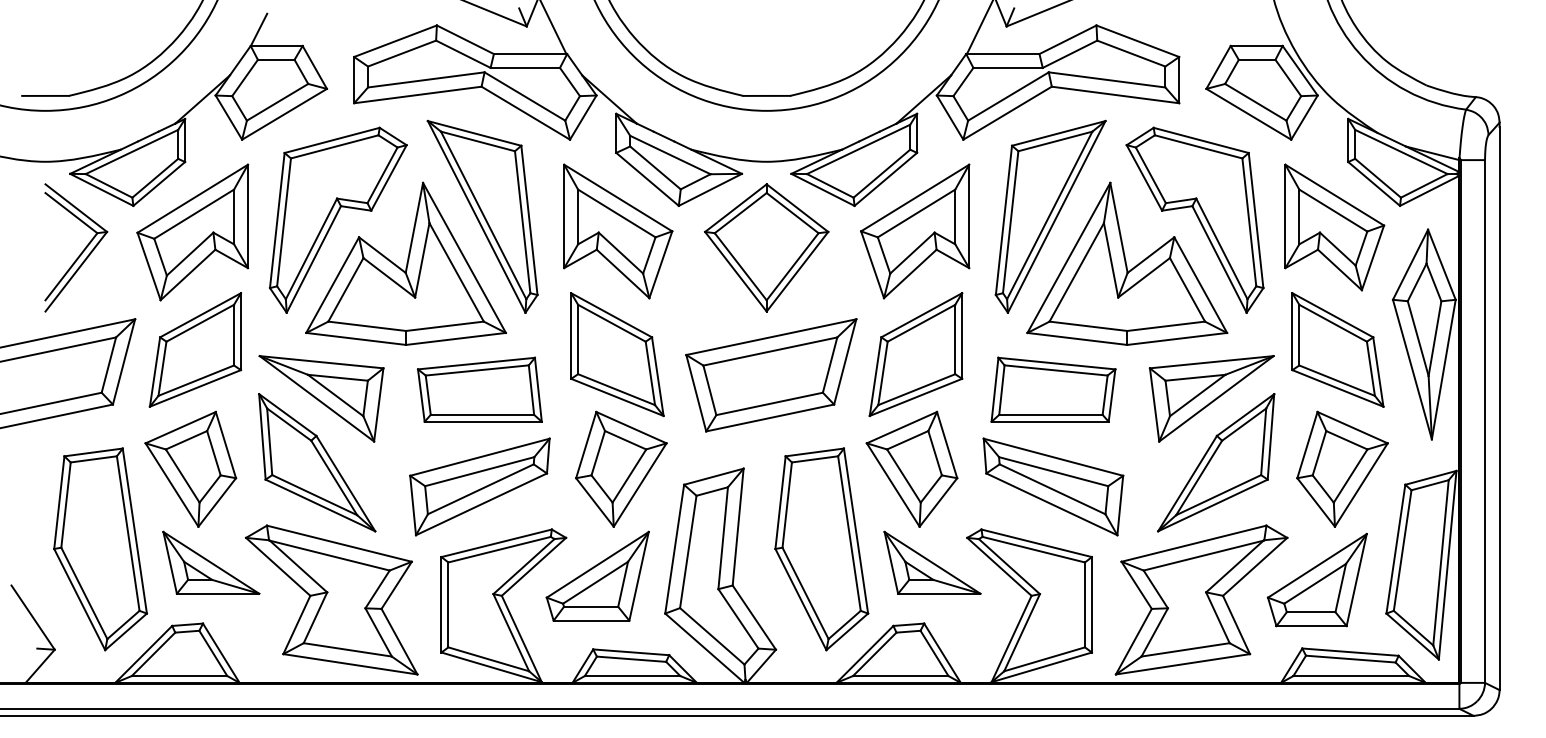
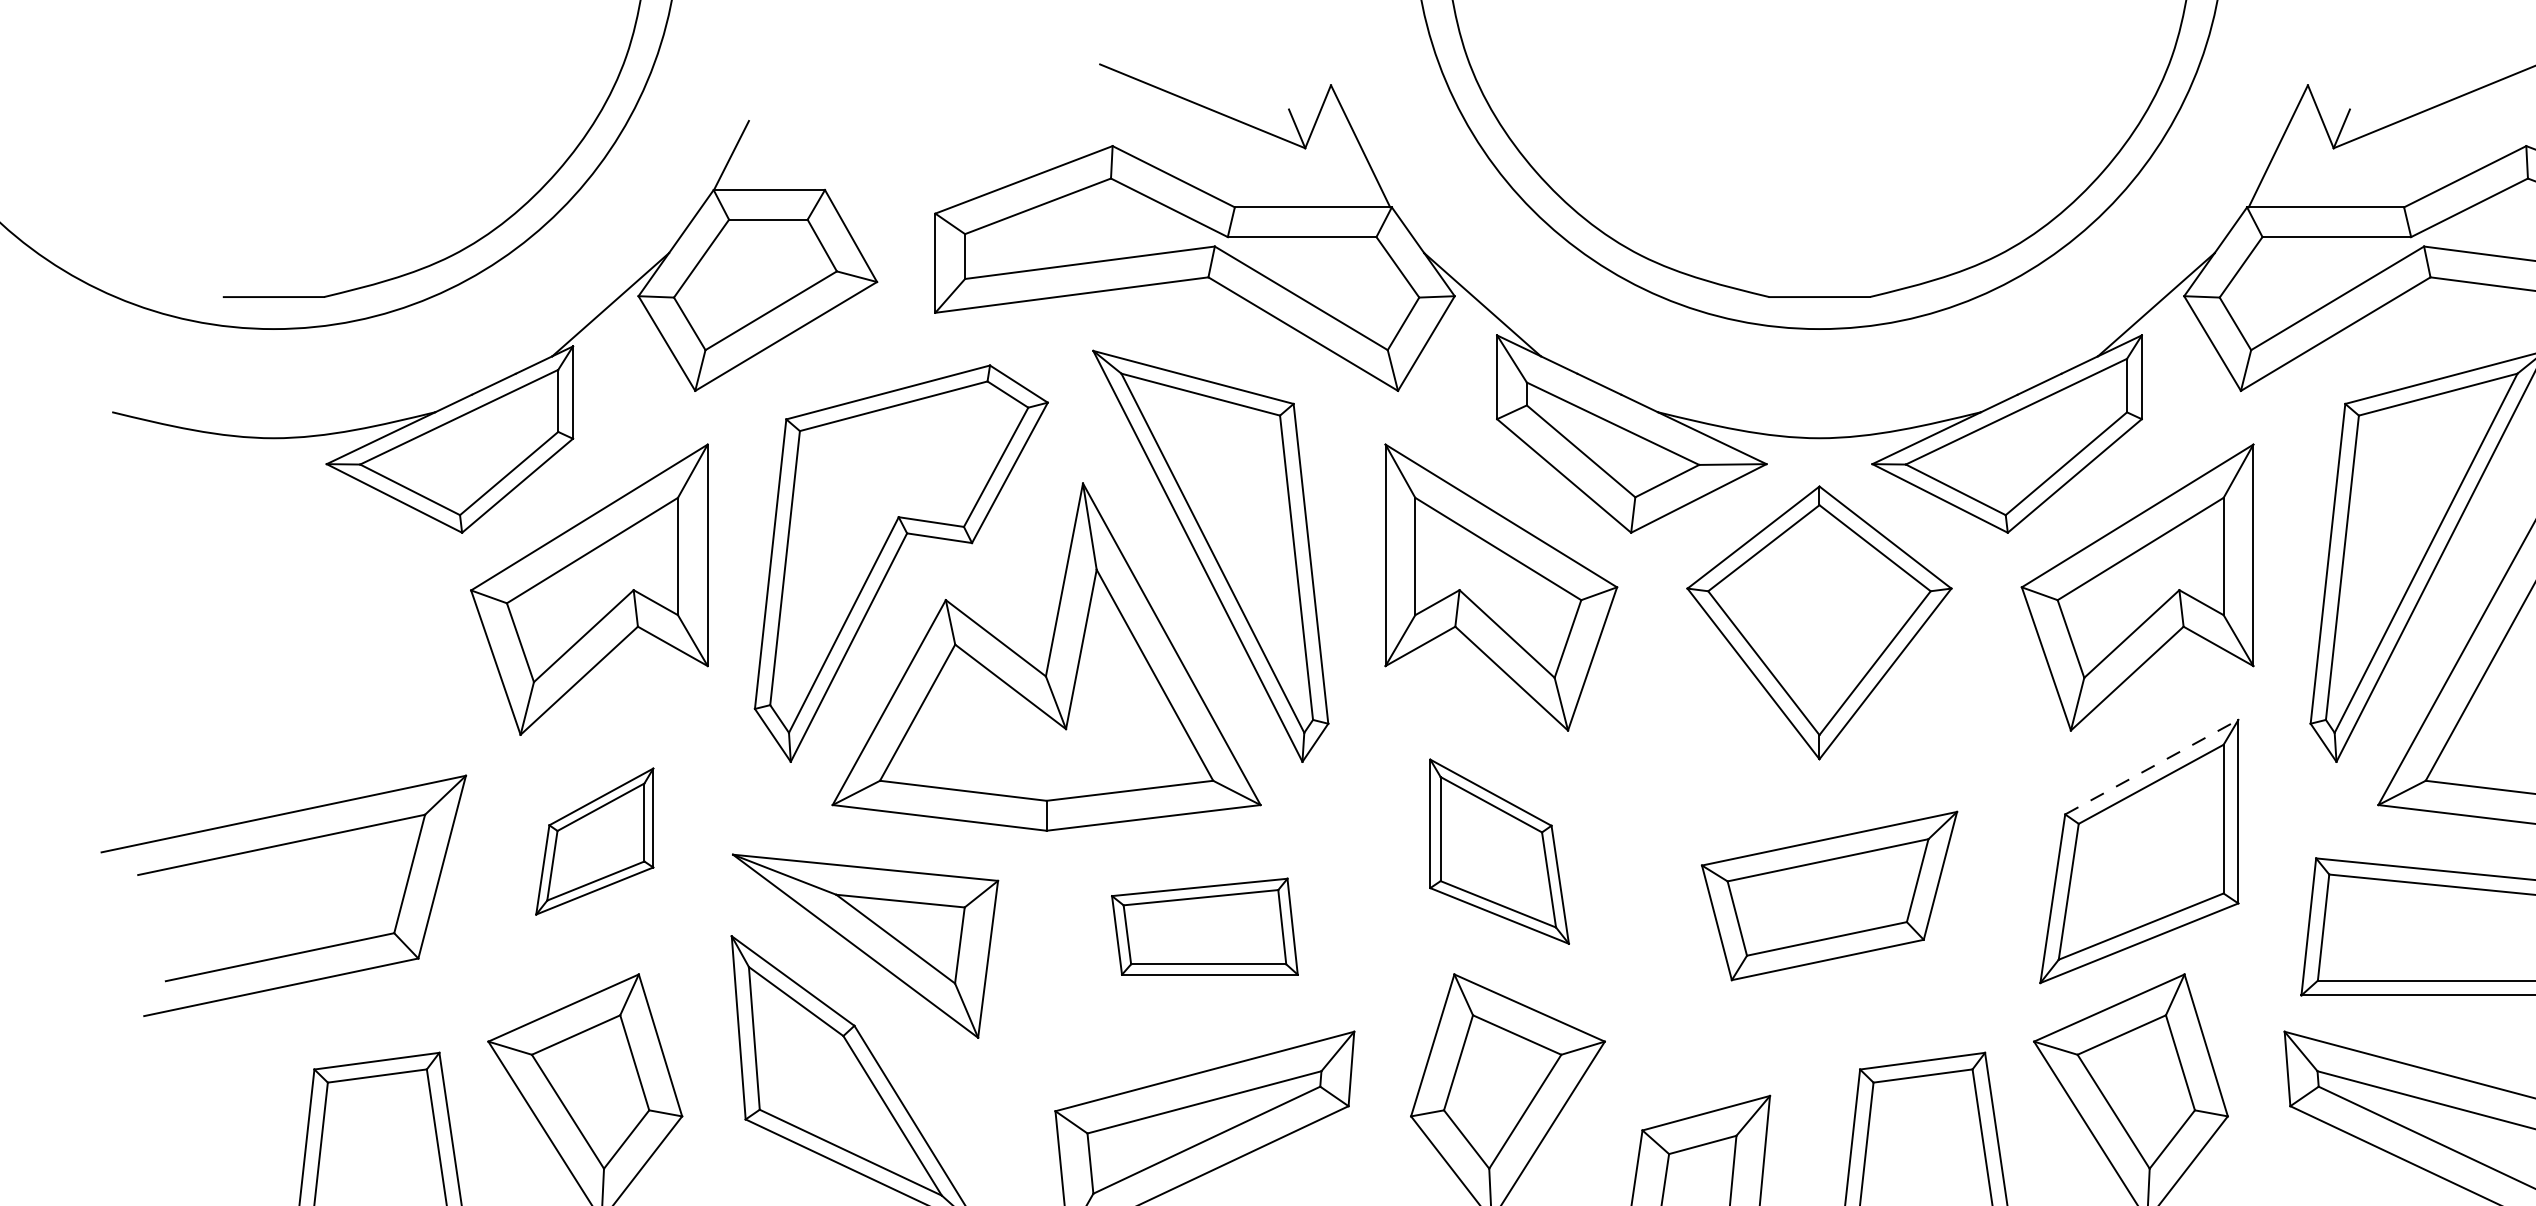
part: (82, 250) -> (353, 628), removed
line: (922, 315) -> (2153, 767), solid -> dashed
part: (194, 349) -> (593, 840), size x0.6
part: (617, 354) -> (1499, 851), size x0.7
part: (771, 375) -> (1829, 896), size x0.7
part: (479, 389) -> (1203, 926), size x0.7

